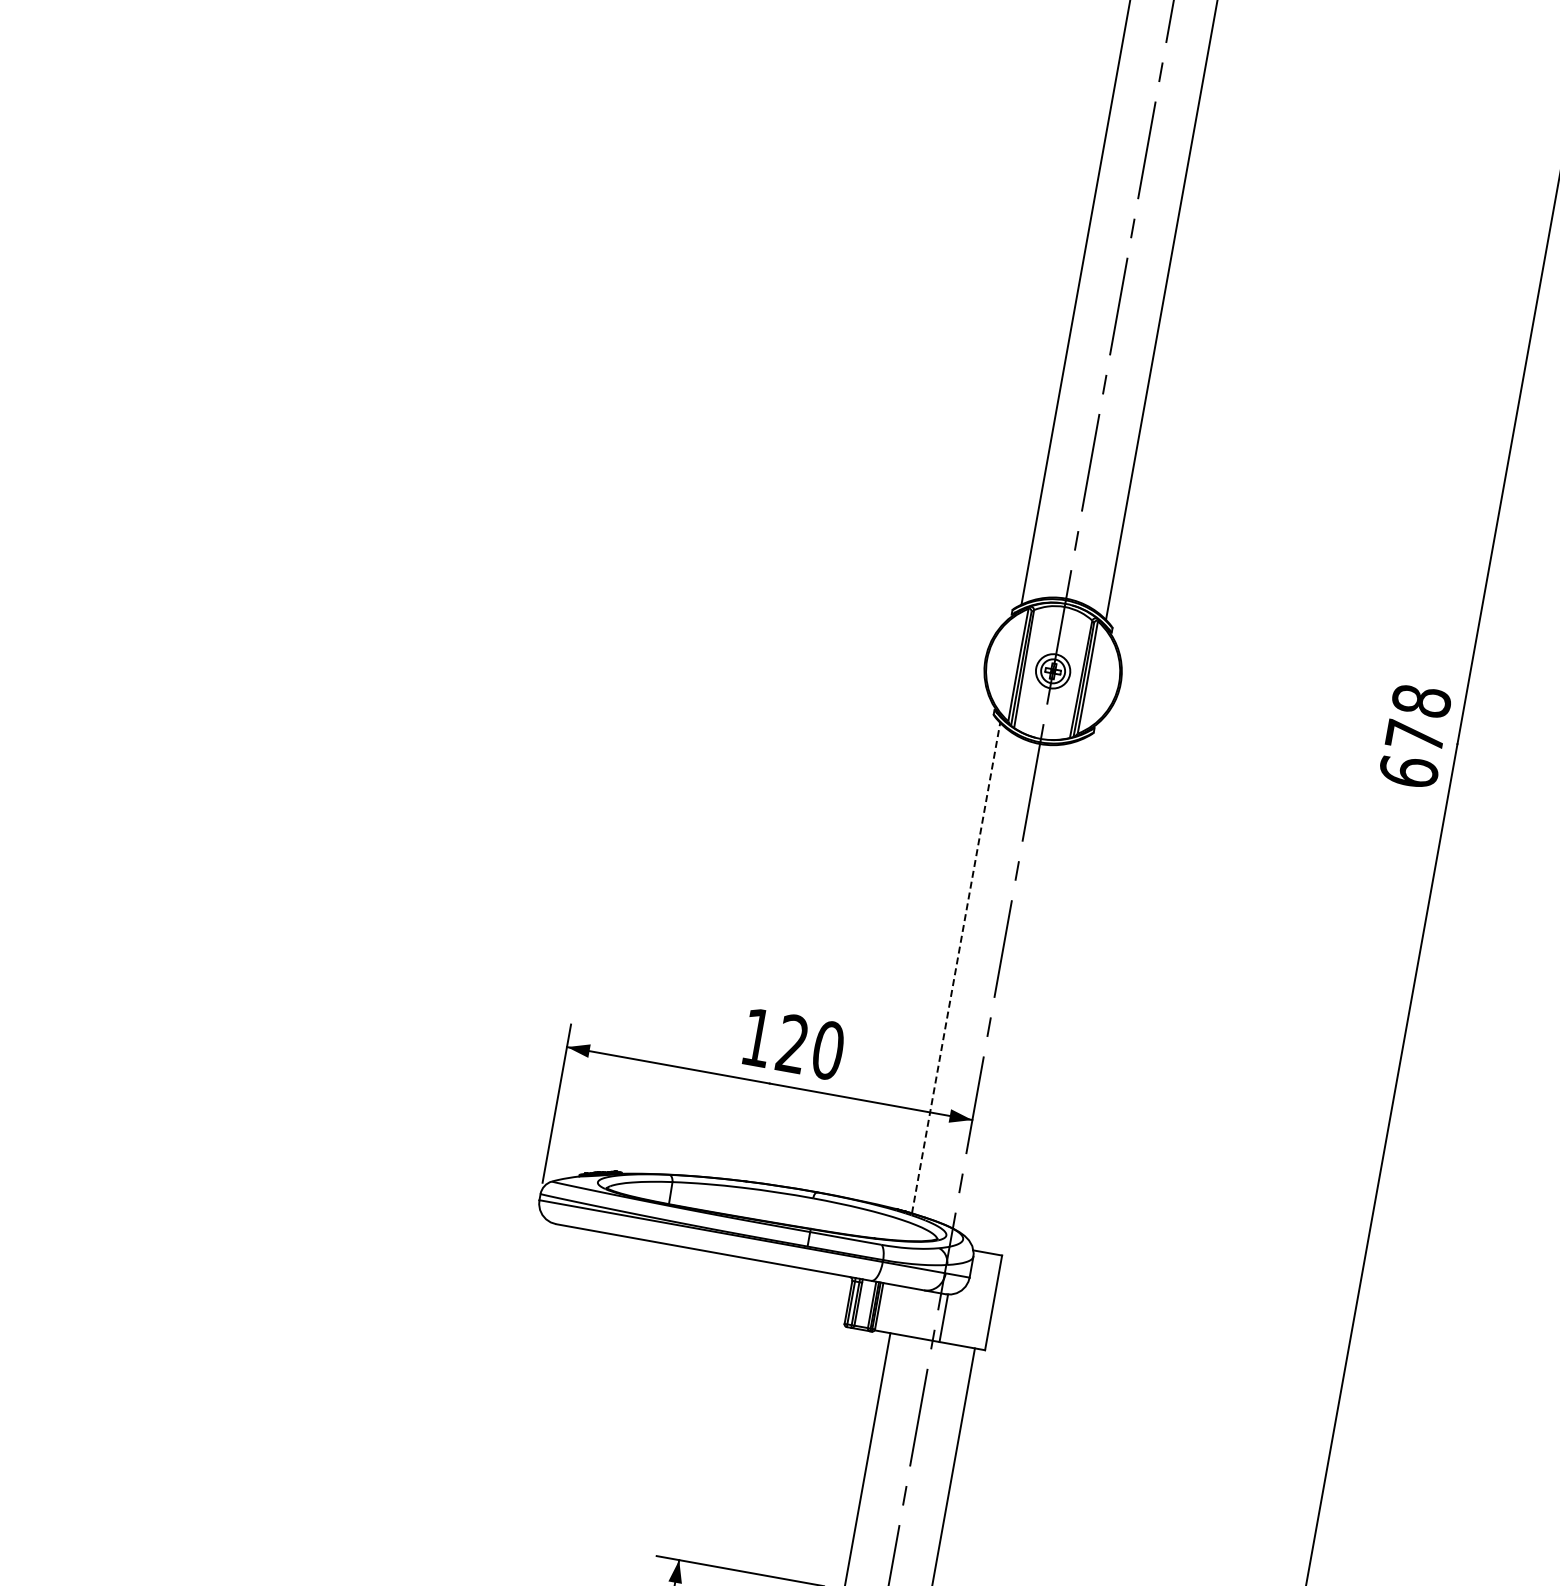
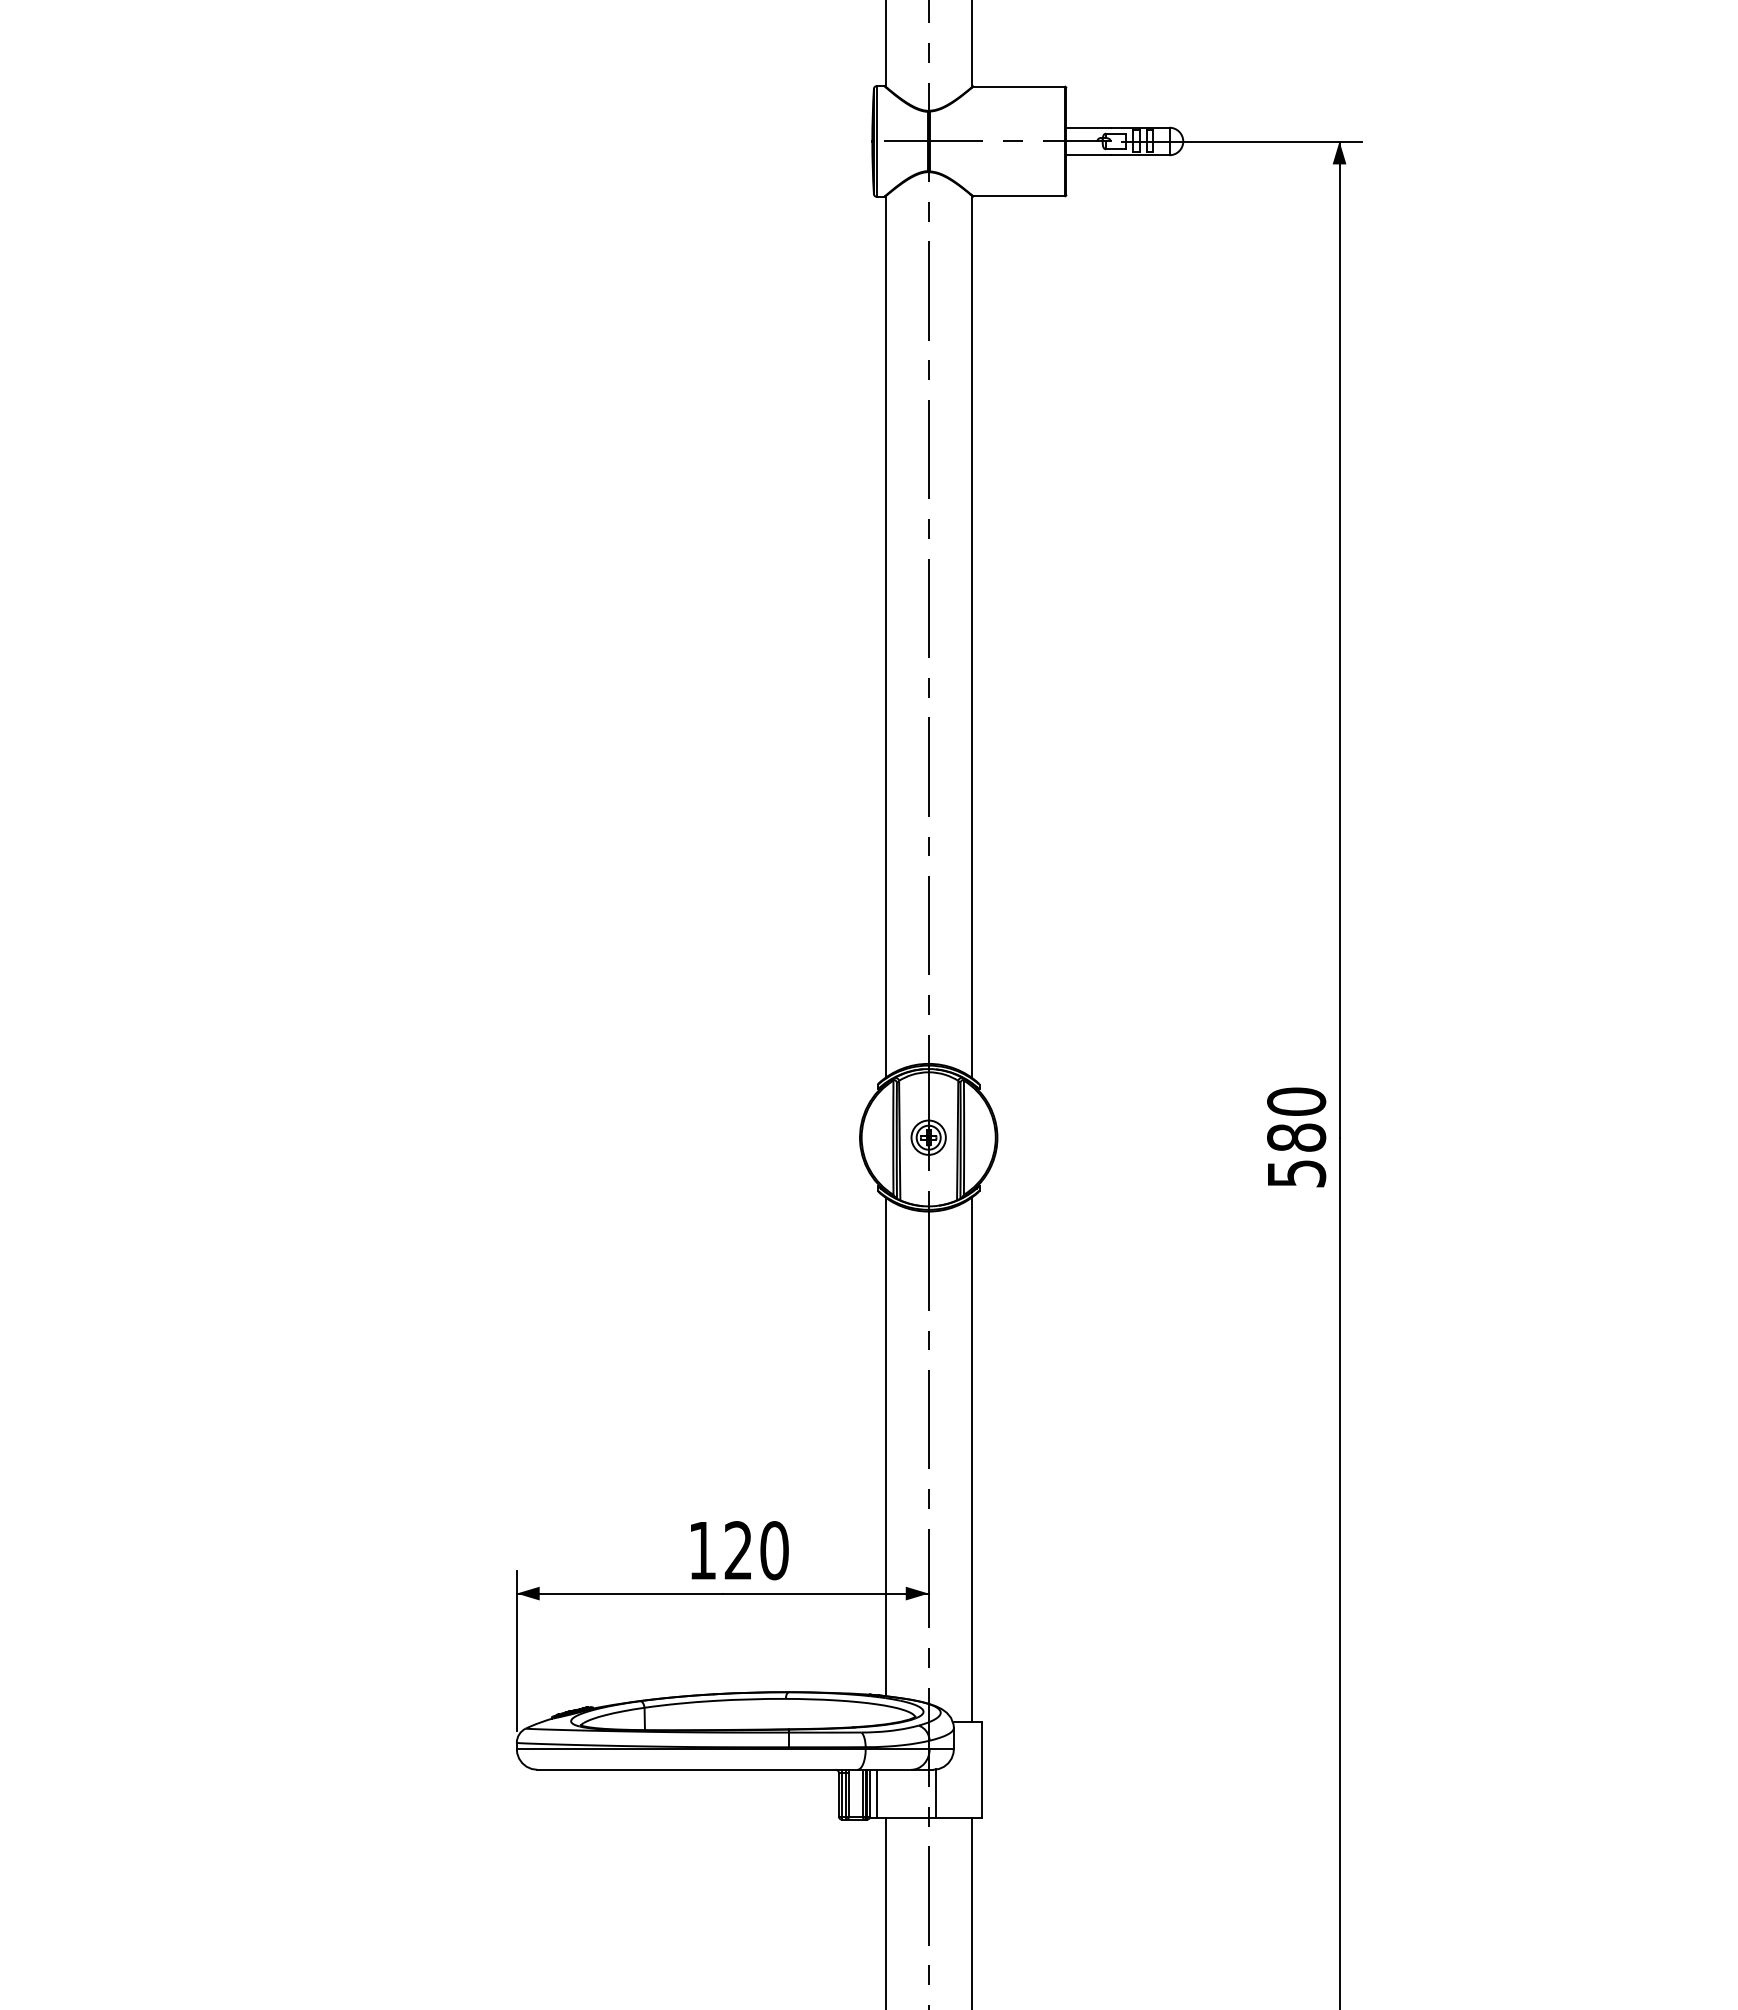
text: (1415, 736) -> (1296, 1137), 678 -> 580
line: (955, 967) -> (885, 1446), dashed -> solid
line: (1038, 995) -> (971, 1459), added
line: (886, 1307) -> (877, 1793), added

